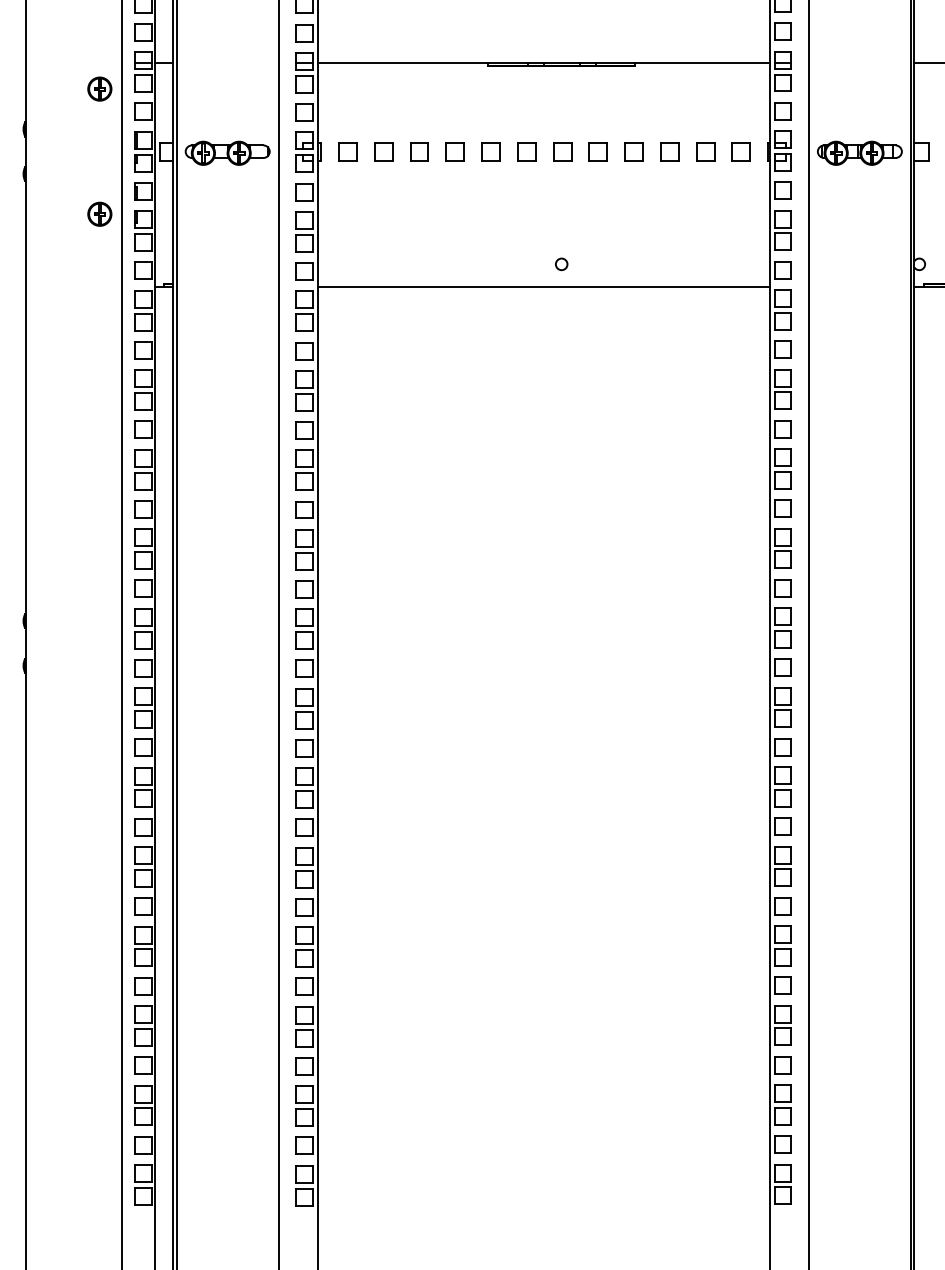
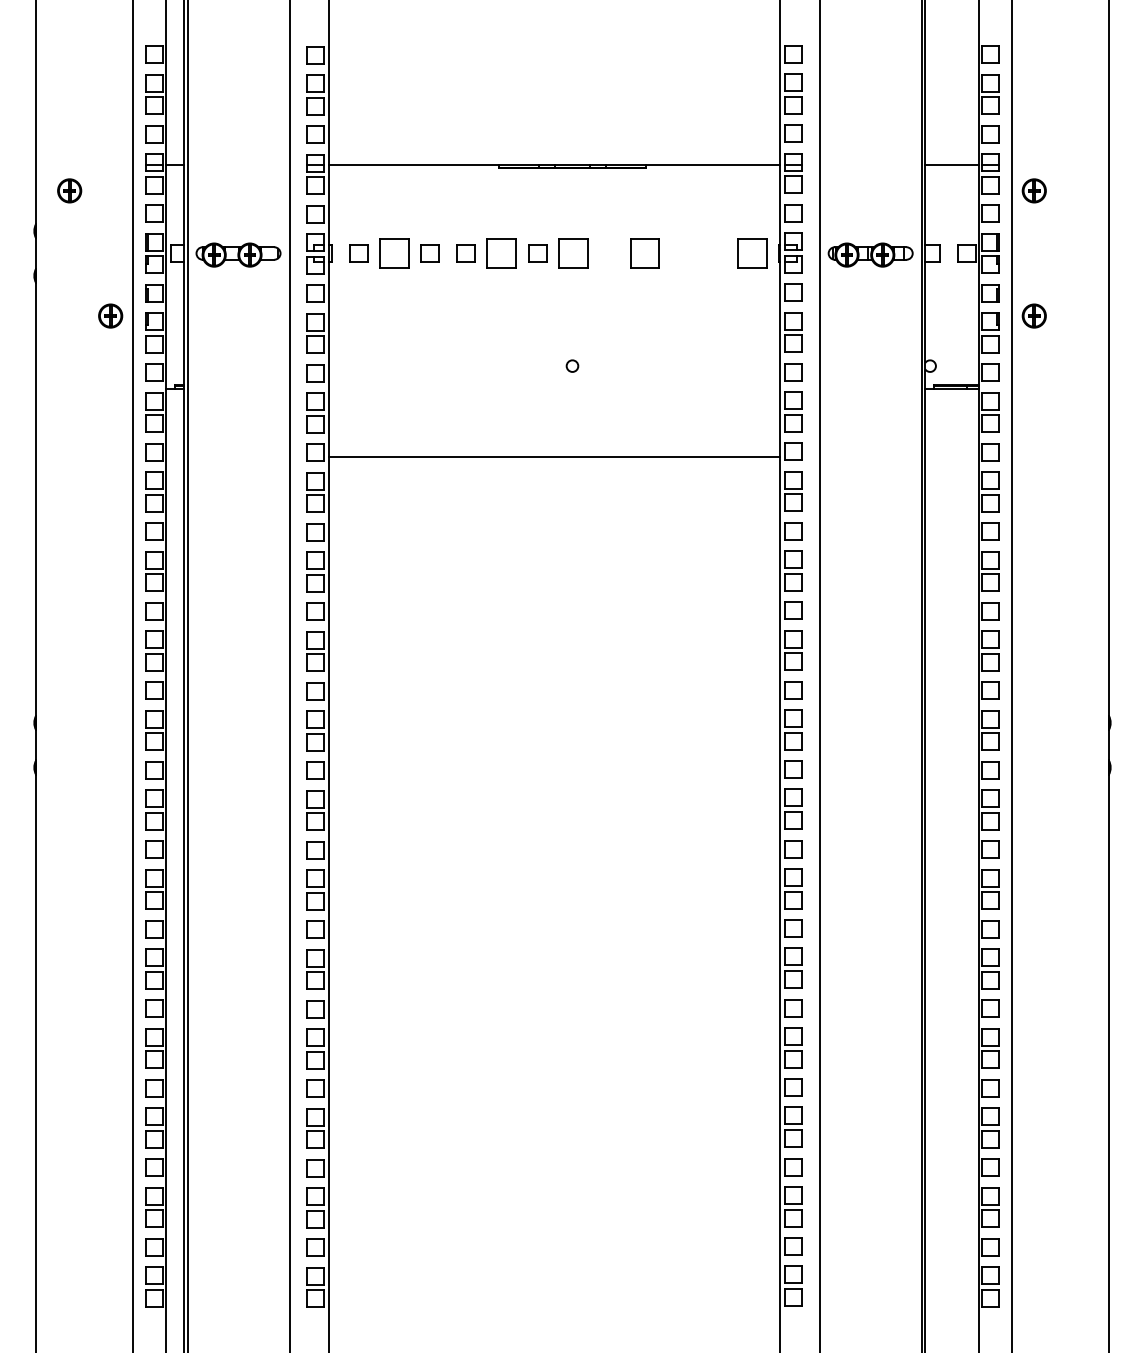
part: (99, 88) -> (69, 190), moved
part: (383, 151) -> (394, 253), size x1.6
part: (490, 151) -> (501, 253), size x1.6
part: (561, 151) -> (572, 253), size x1.6
part: (597, 151) -> (608, 253), removed
part: (633, 151) -> (644, 253), size x1.6
part: (669, 151) -> (680, 253), removed
part: (705, 151) -> (716, 253), removed
part: (740, 151) -> (751, 253), size x1.6
line: (543, 286) -> (554, 456), moved

